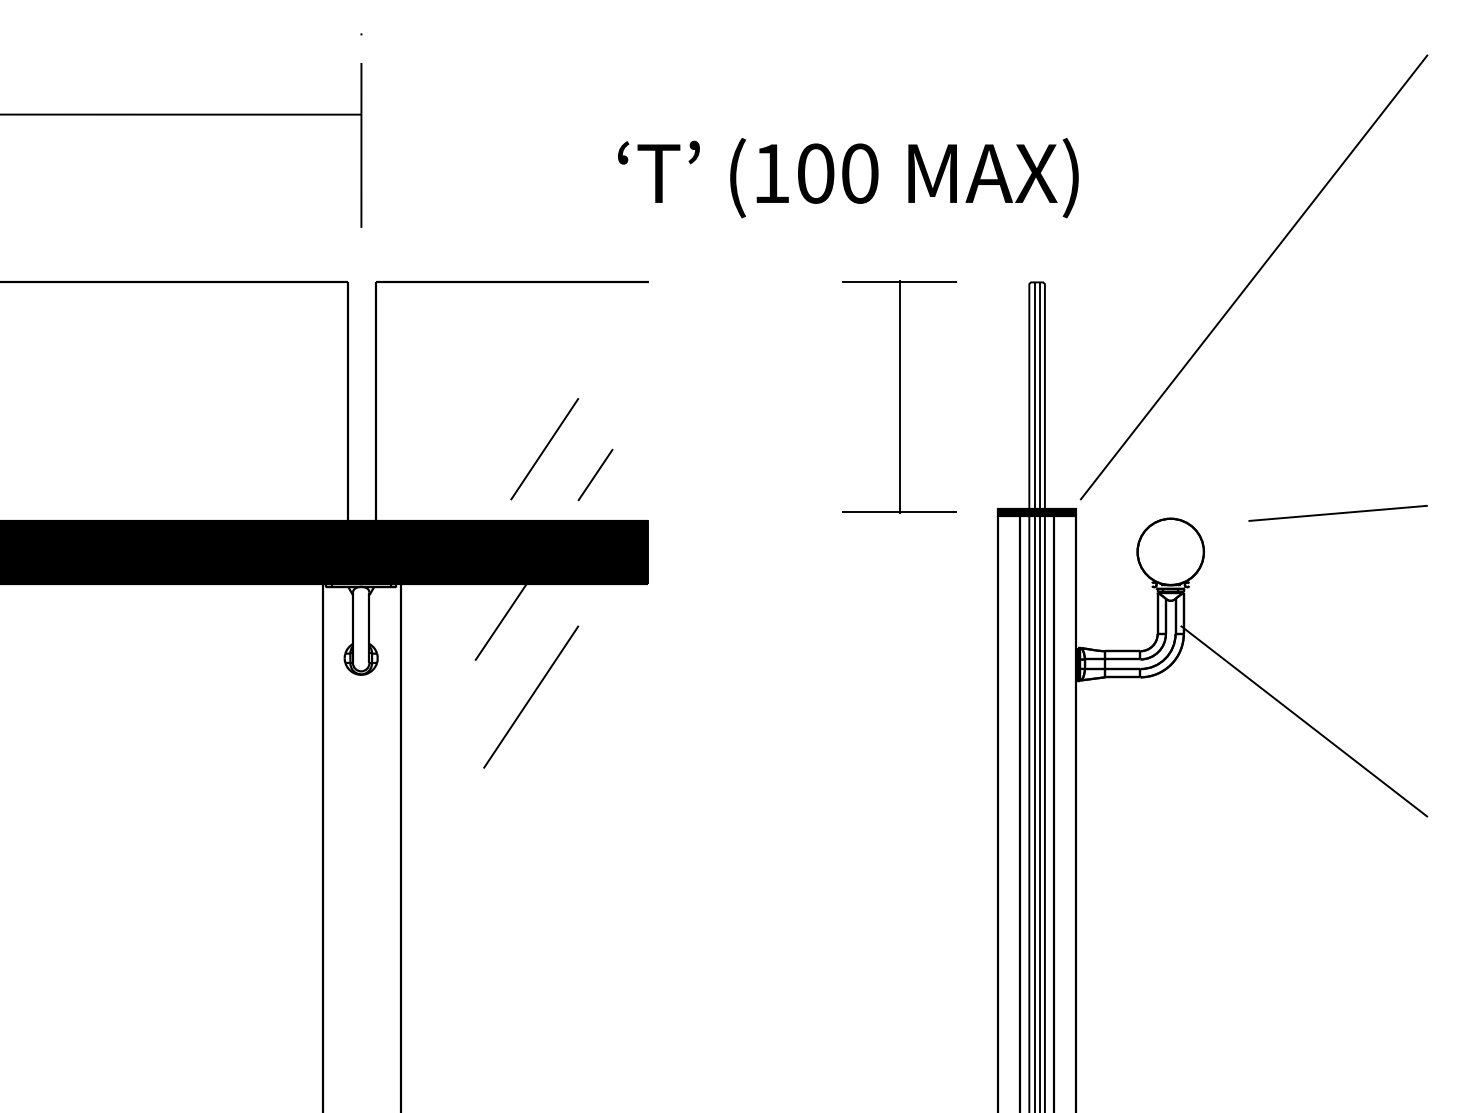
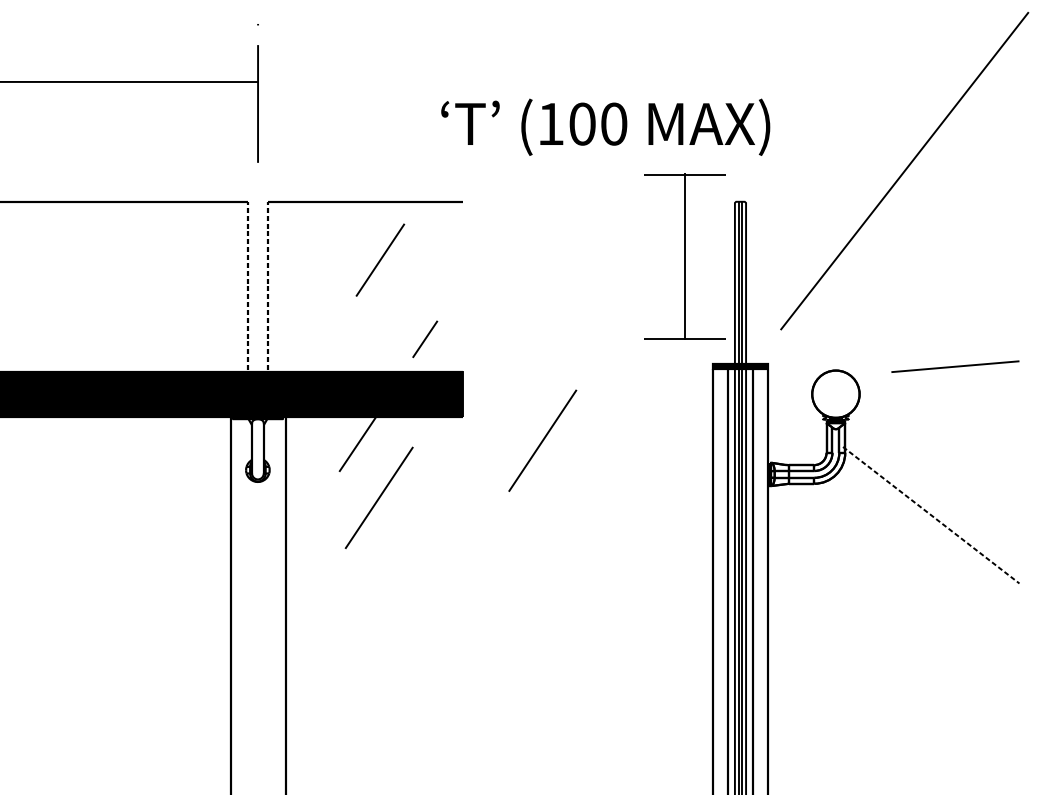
line: (1253, 277) -> (904, 171), moved
part: (899, 396) -> (685, 256), moved
line: (347, 405) -> (248, 289), solid -> dashed
line: (375, 405) -> (268, 289), solid -> dashed
line: (544, 449) -> (380, 260), moved
line: (760, 616) -> (542, 440), added
line: (1304, 721) -> (931, 515), solid -> dashed

